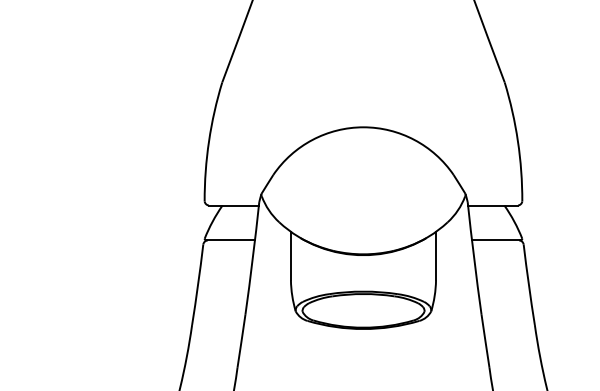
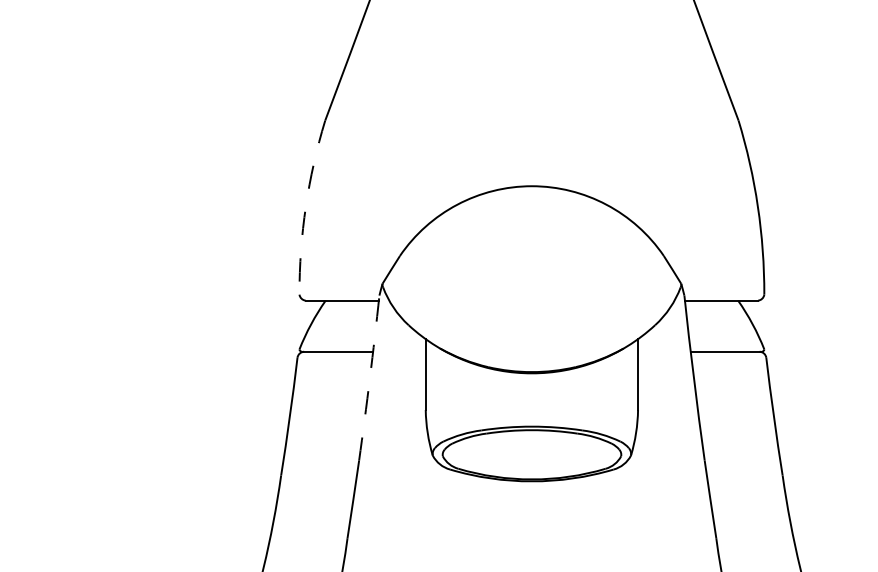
arc: (209, 141) -> (306, 206), solid -> dashed
arc: (252, 258) -> (369, 378), solid -> dashed

